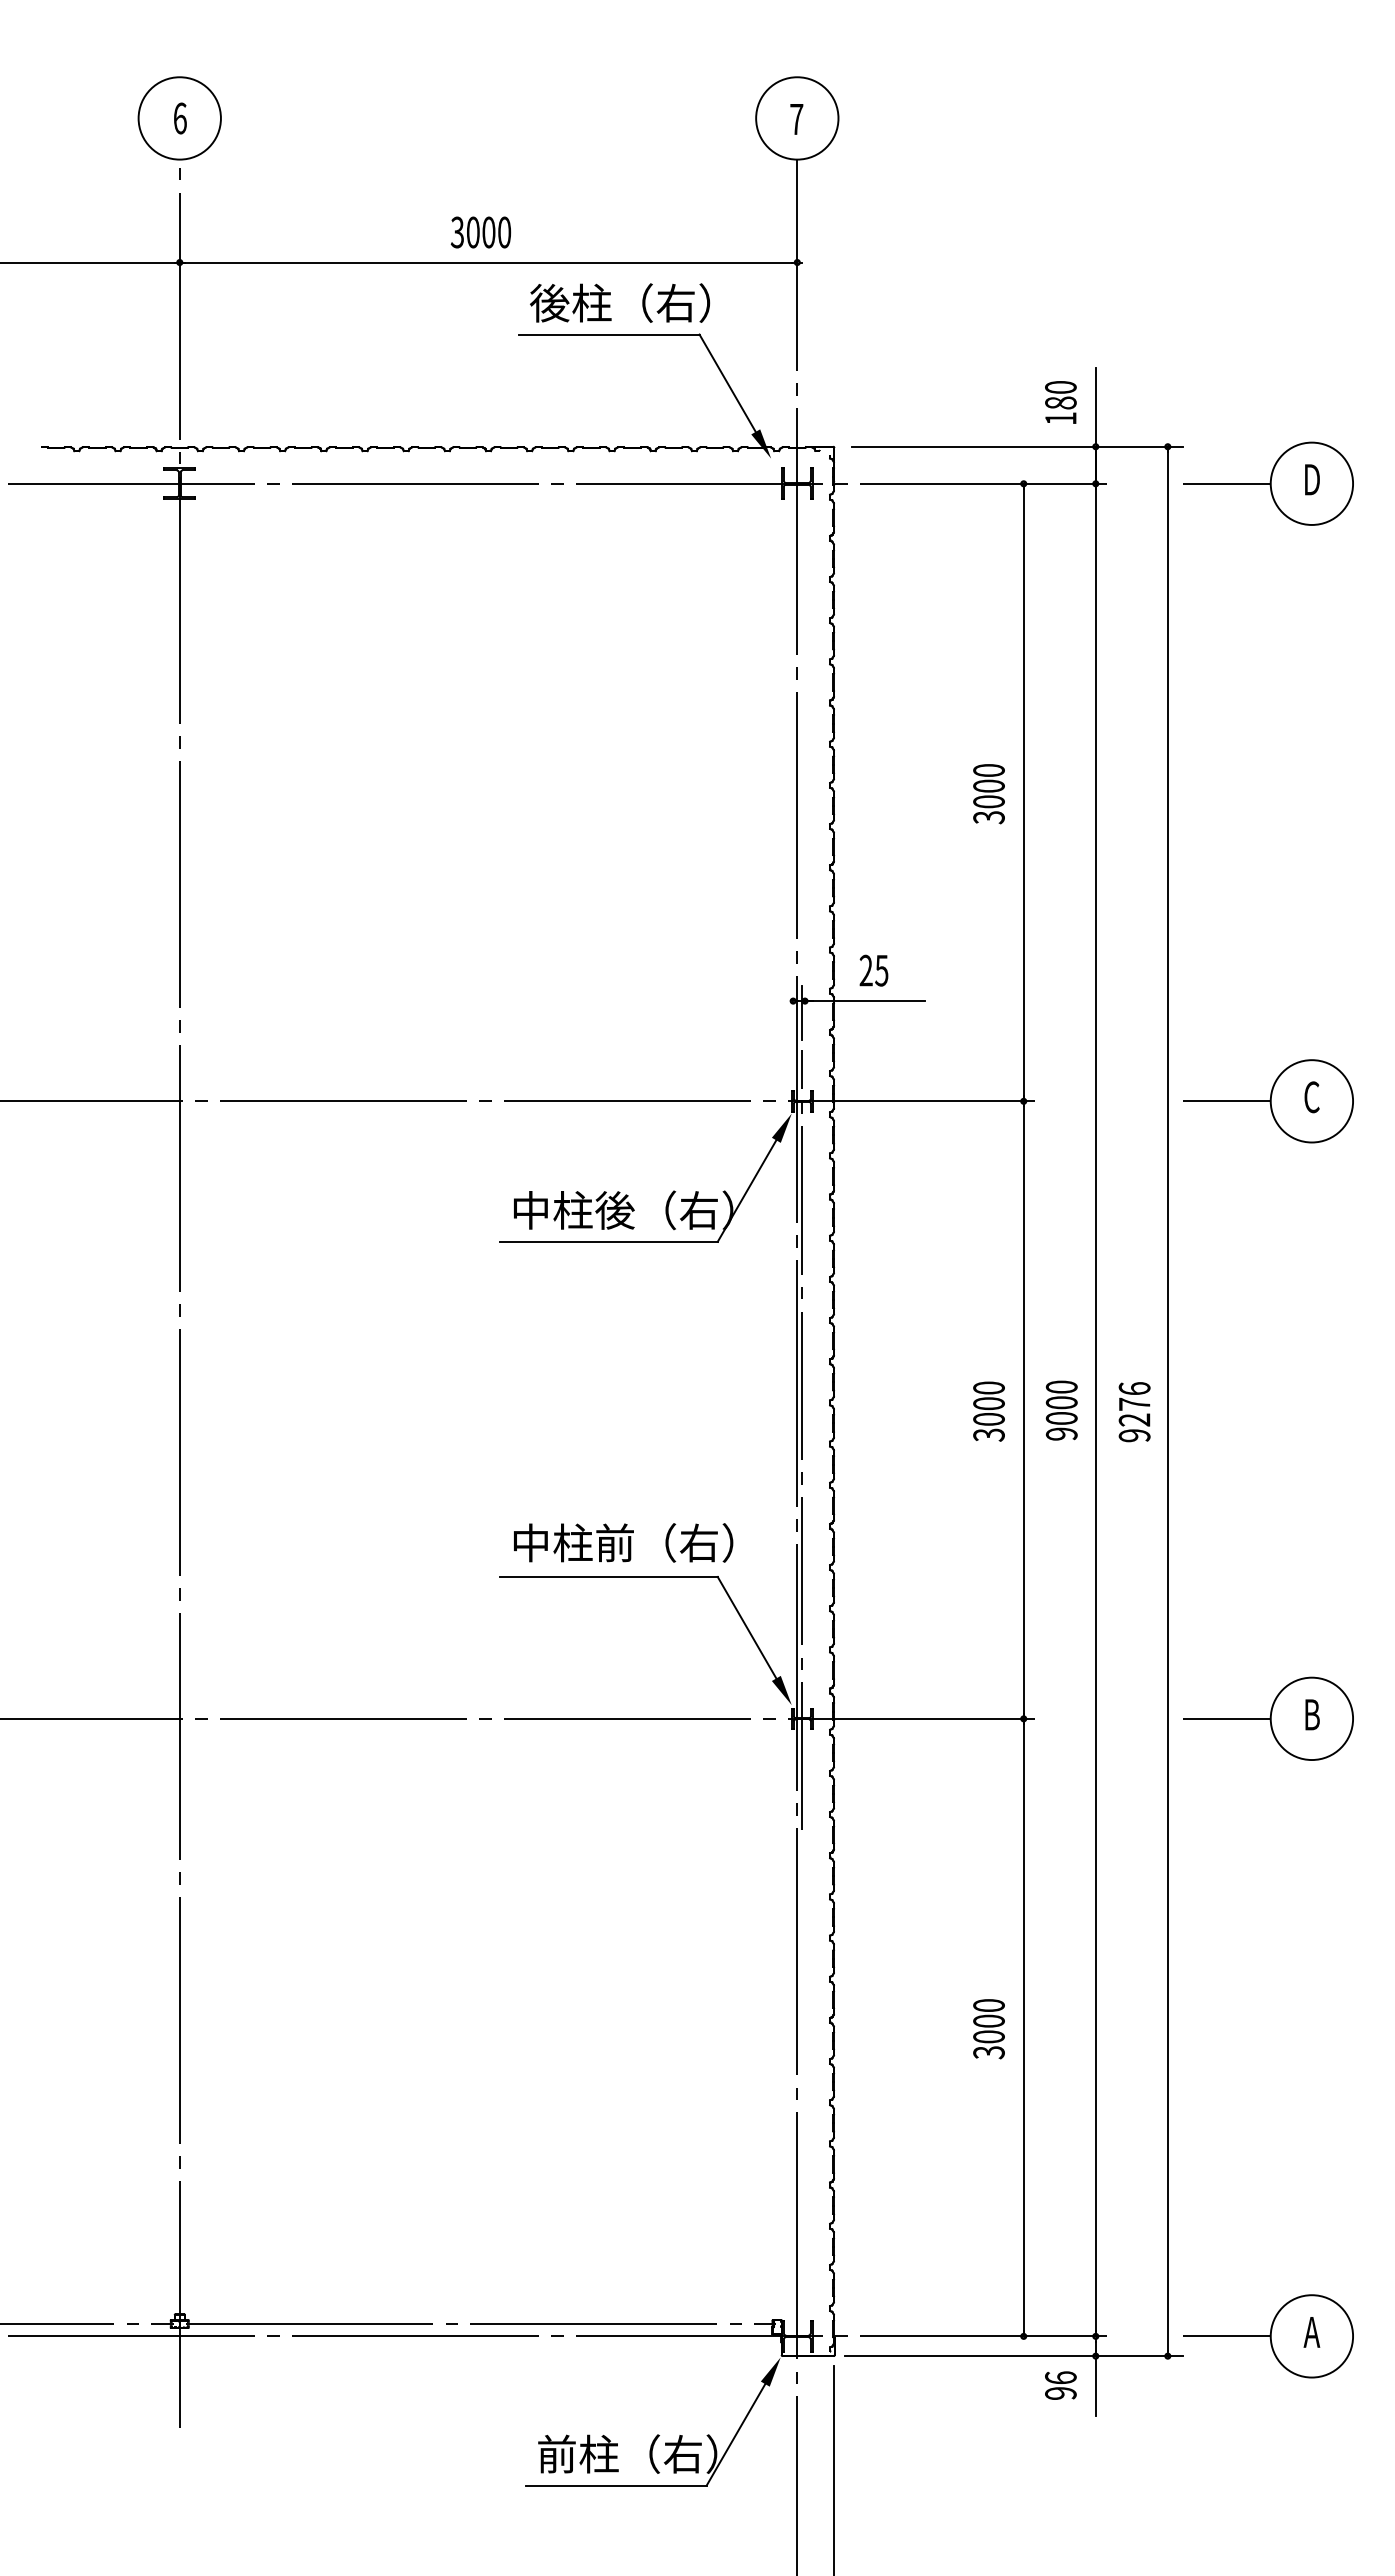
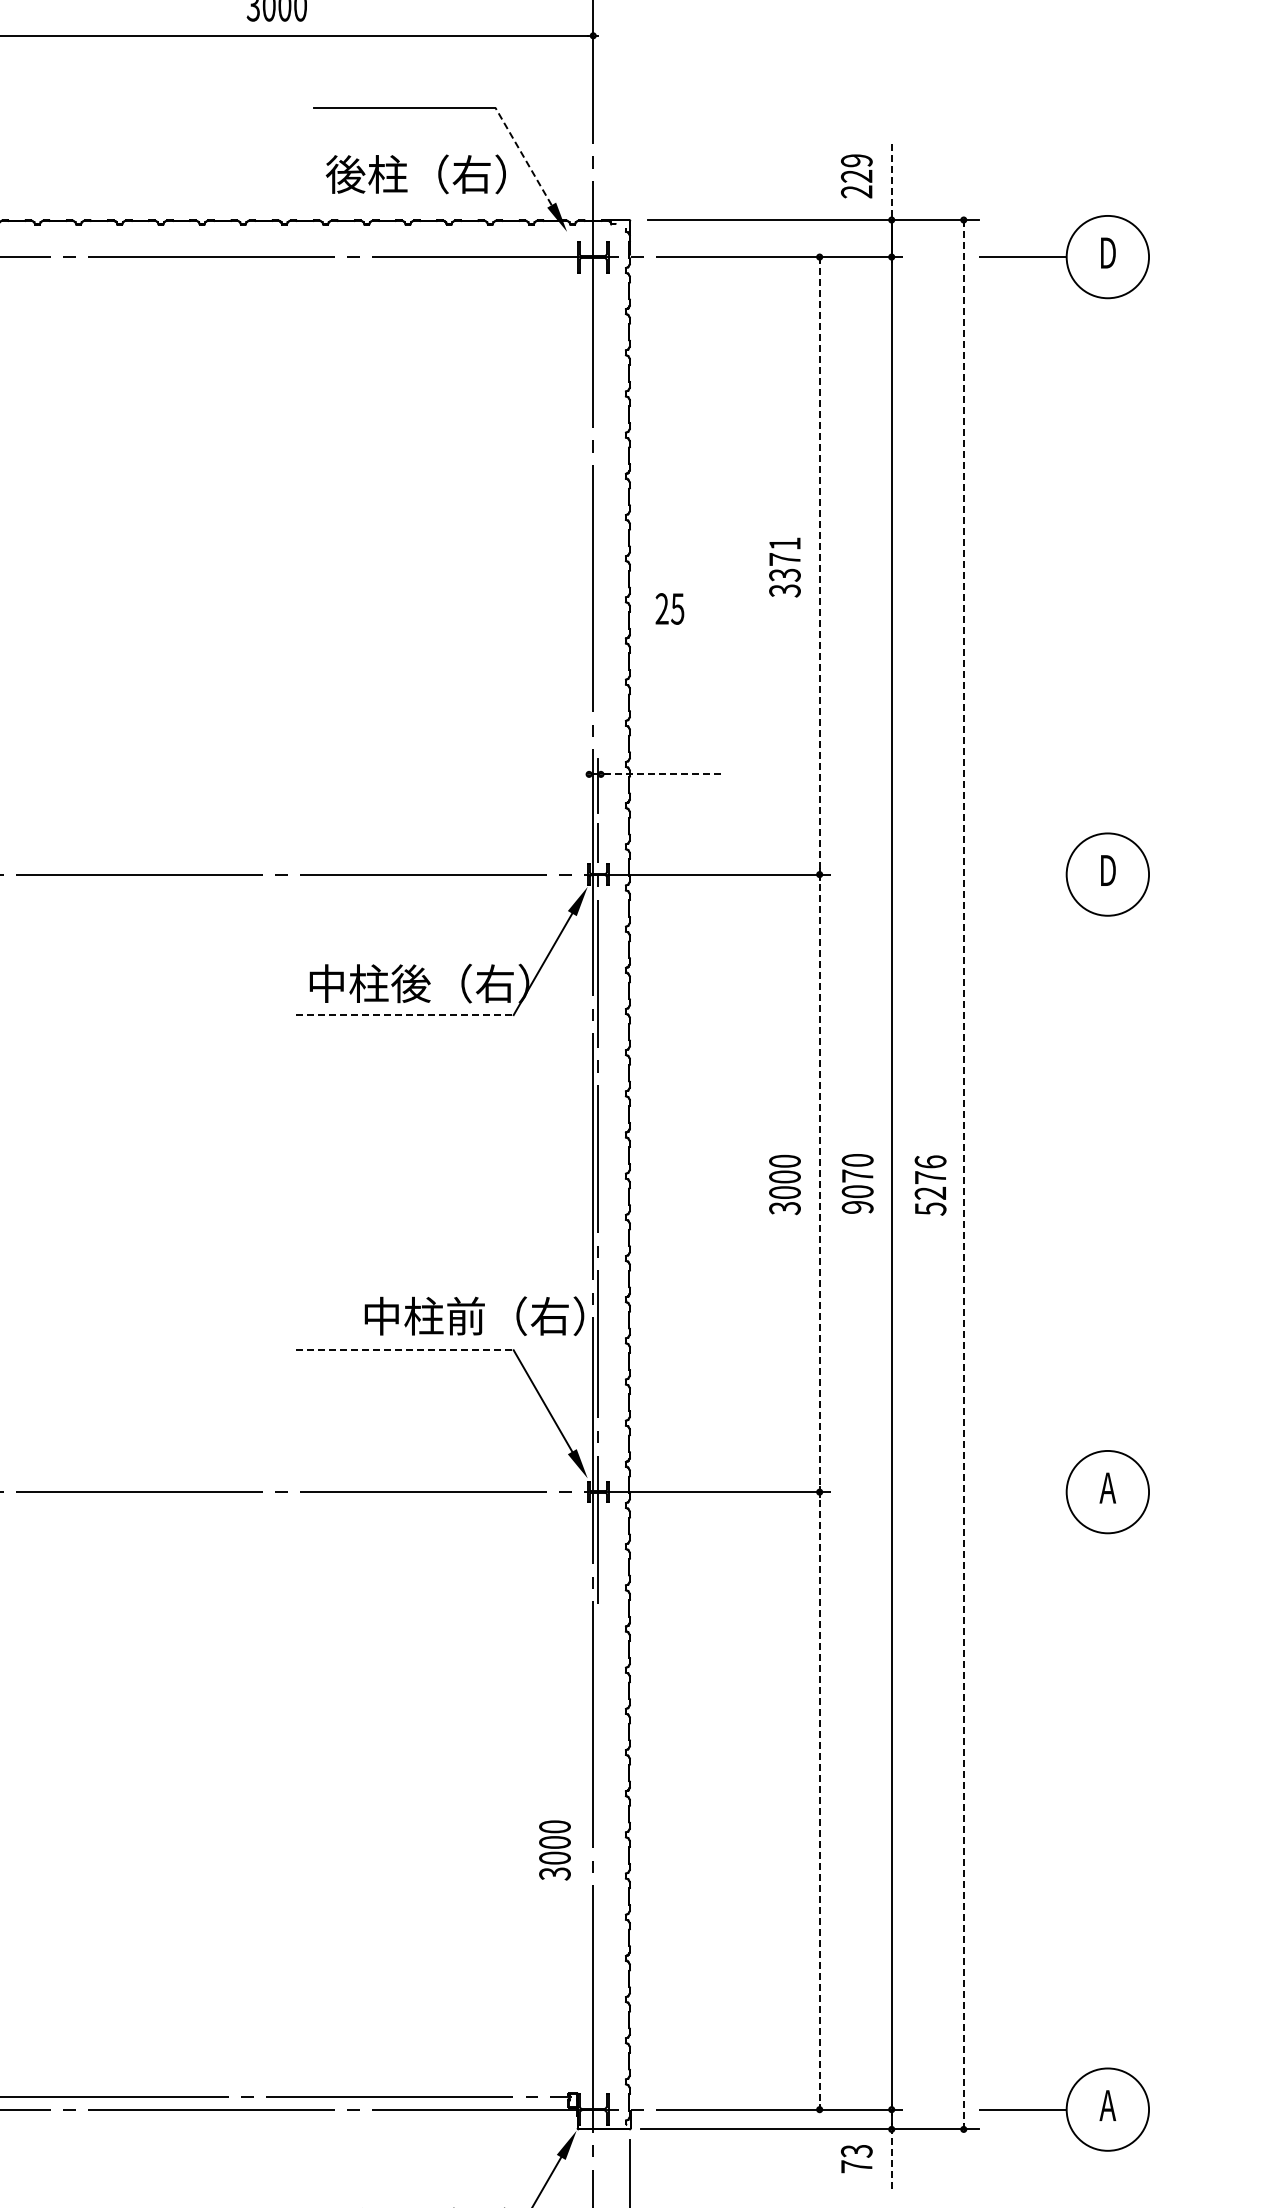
text: (620, 302) -> (416, 173), moved
line: (727, 382) -> (523, 155), solid -> dashed
text: (1060, 403) -> (856, 176), 180 -> 229
line: (1095, 405) -> (891, 178), solid -> dashed
text: (988, 786) -> (784, 559), 3000 -> 3371
text: (873, 970) -> (669, 608), moved
line: (861, 1001) -> (657, 774), solid -> dashed
text: (1311, 1097) -> (1107, 870), C -> D
line: (1226, 1101) -> (1022, 874), removed
line: (609, 1241) -> (405, 1014), solid -> dashed
line: (1167, 1399) -> (963, 1172), solid -> dashed
text: (1061, 1402) -> (857, 1175), 9000 -> 9070
line: (1023, 1410) -> (819, 1183), solid -> dashed
text: (1134, 1435) -> (930, 1208), 9276 -> 5276
text: (623, 1542) -> (474, 1315), moved
line: (609, 1576) -> (405, 1349), solid -> dashed
text: (1311, 1714) -> (1107, 1487), B -> A
line: (1226, 1718) -> (1022, 1491), removed
text: (988, 2029) -> (554, 1850), moved
text: (1060, 2385) -> (856, 2158), 96 -> 73
line: (1095, 2386) -> (891, 2159), solid -> dashed

